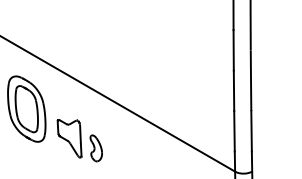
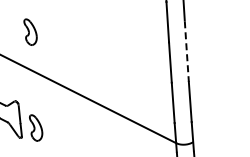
part: (95, 52) -> (29, 32), added
line: (251, 80) -> (187, 51), solid -> dashed

